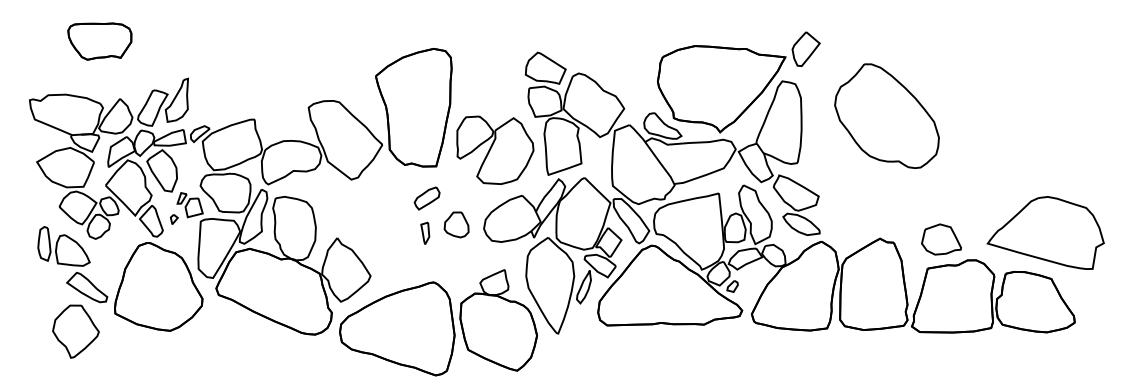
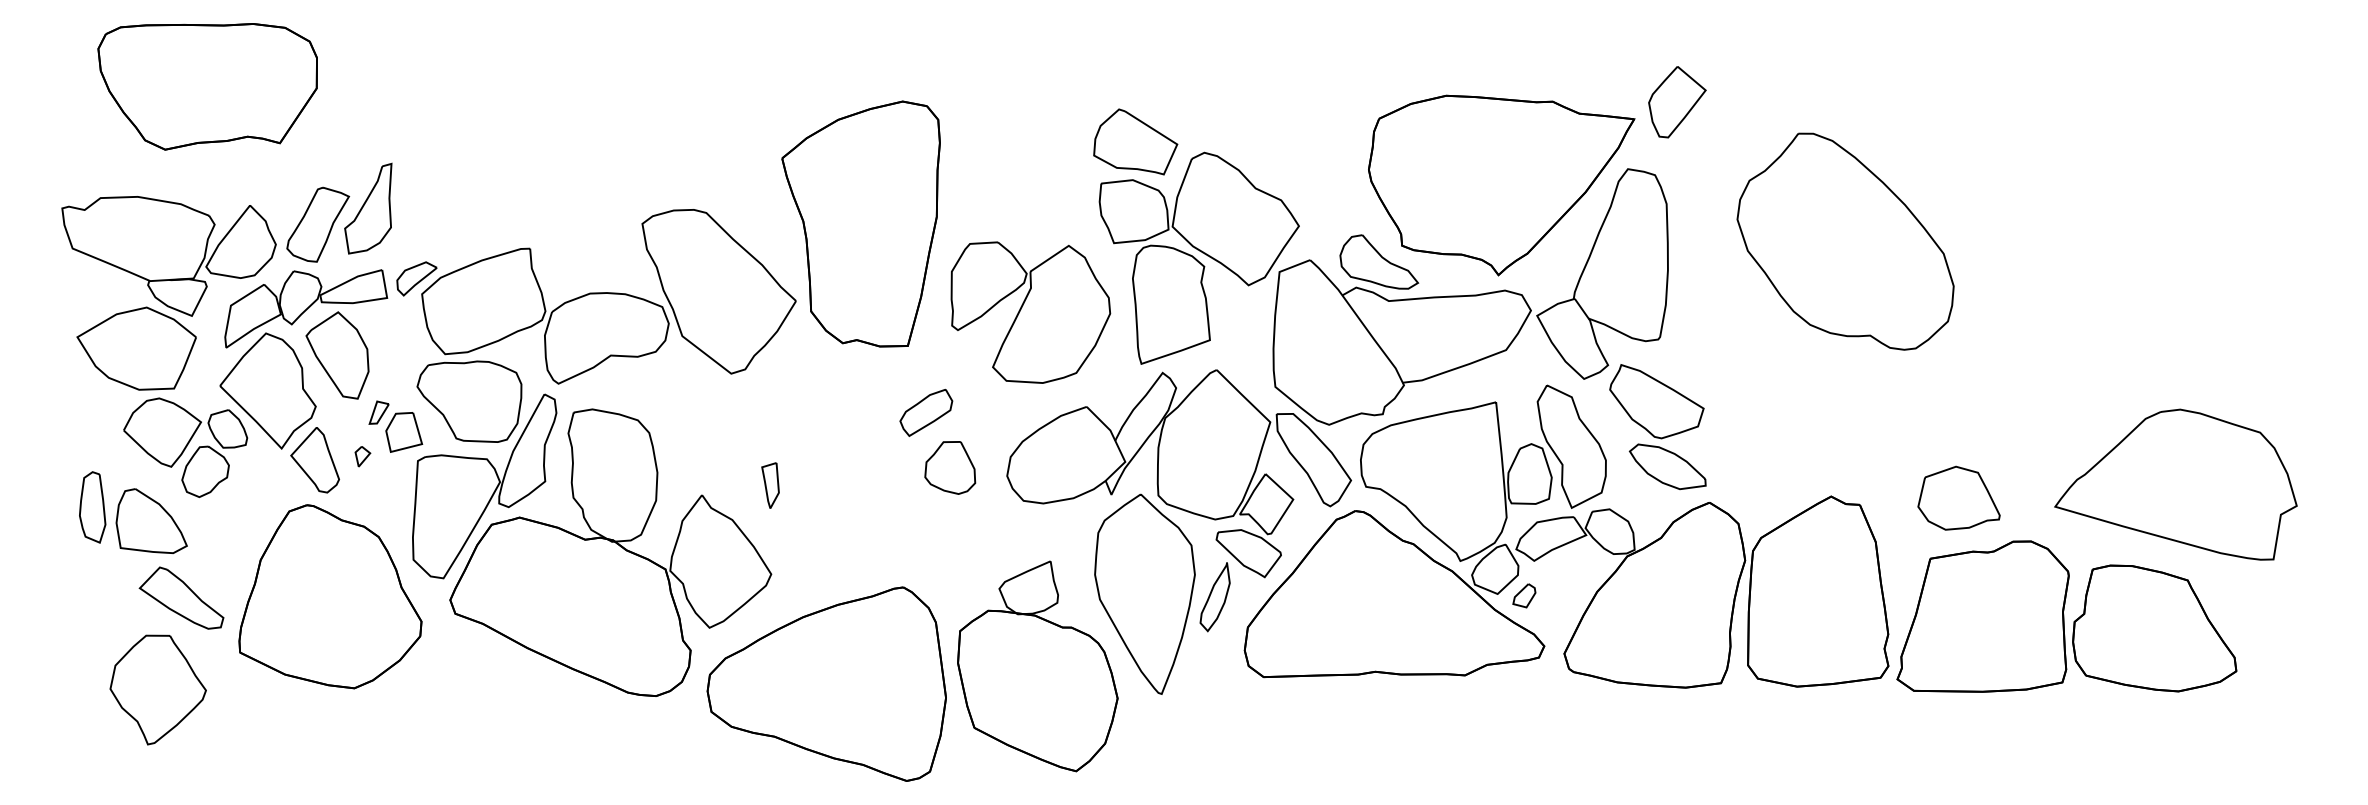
part: (99, 41) -> (207, 86), size x1.67
part: (426, 198) -> (924, 412), moved
part: (425, 232) -> (771, 483), moved

